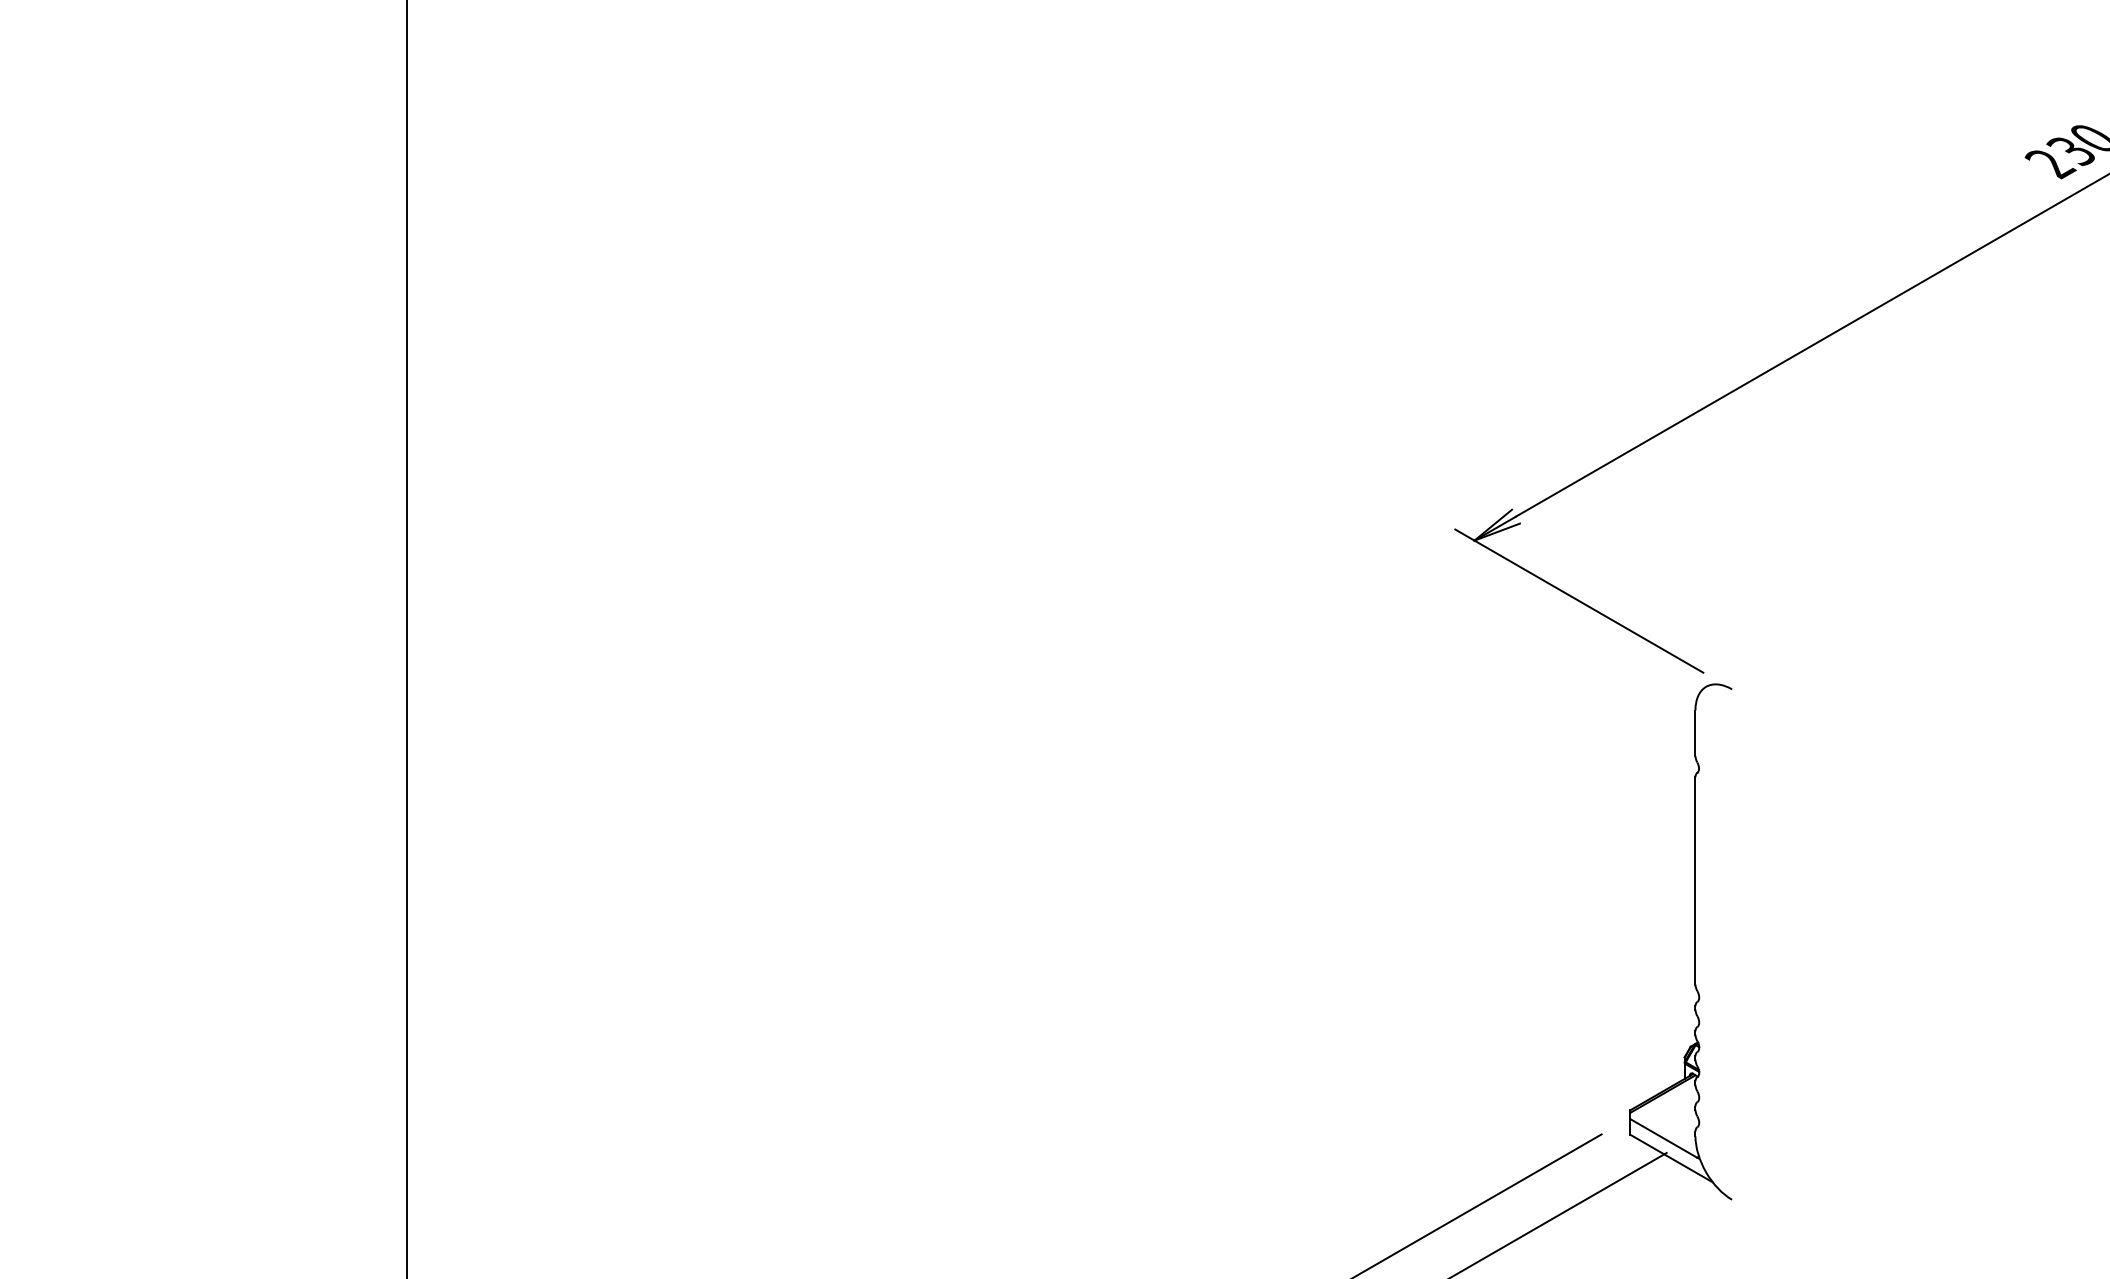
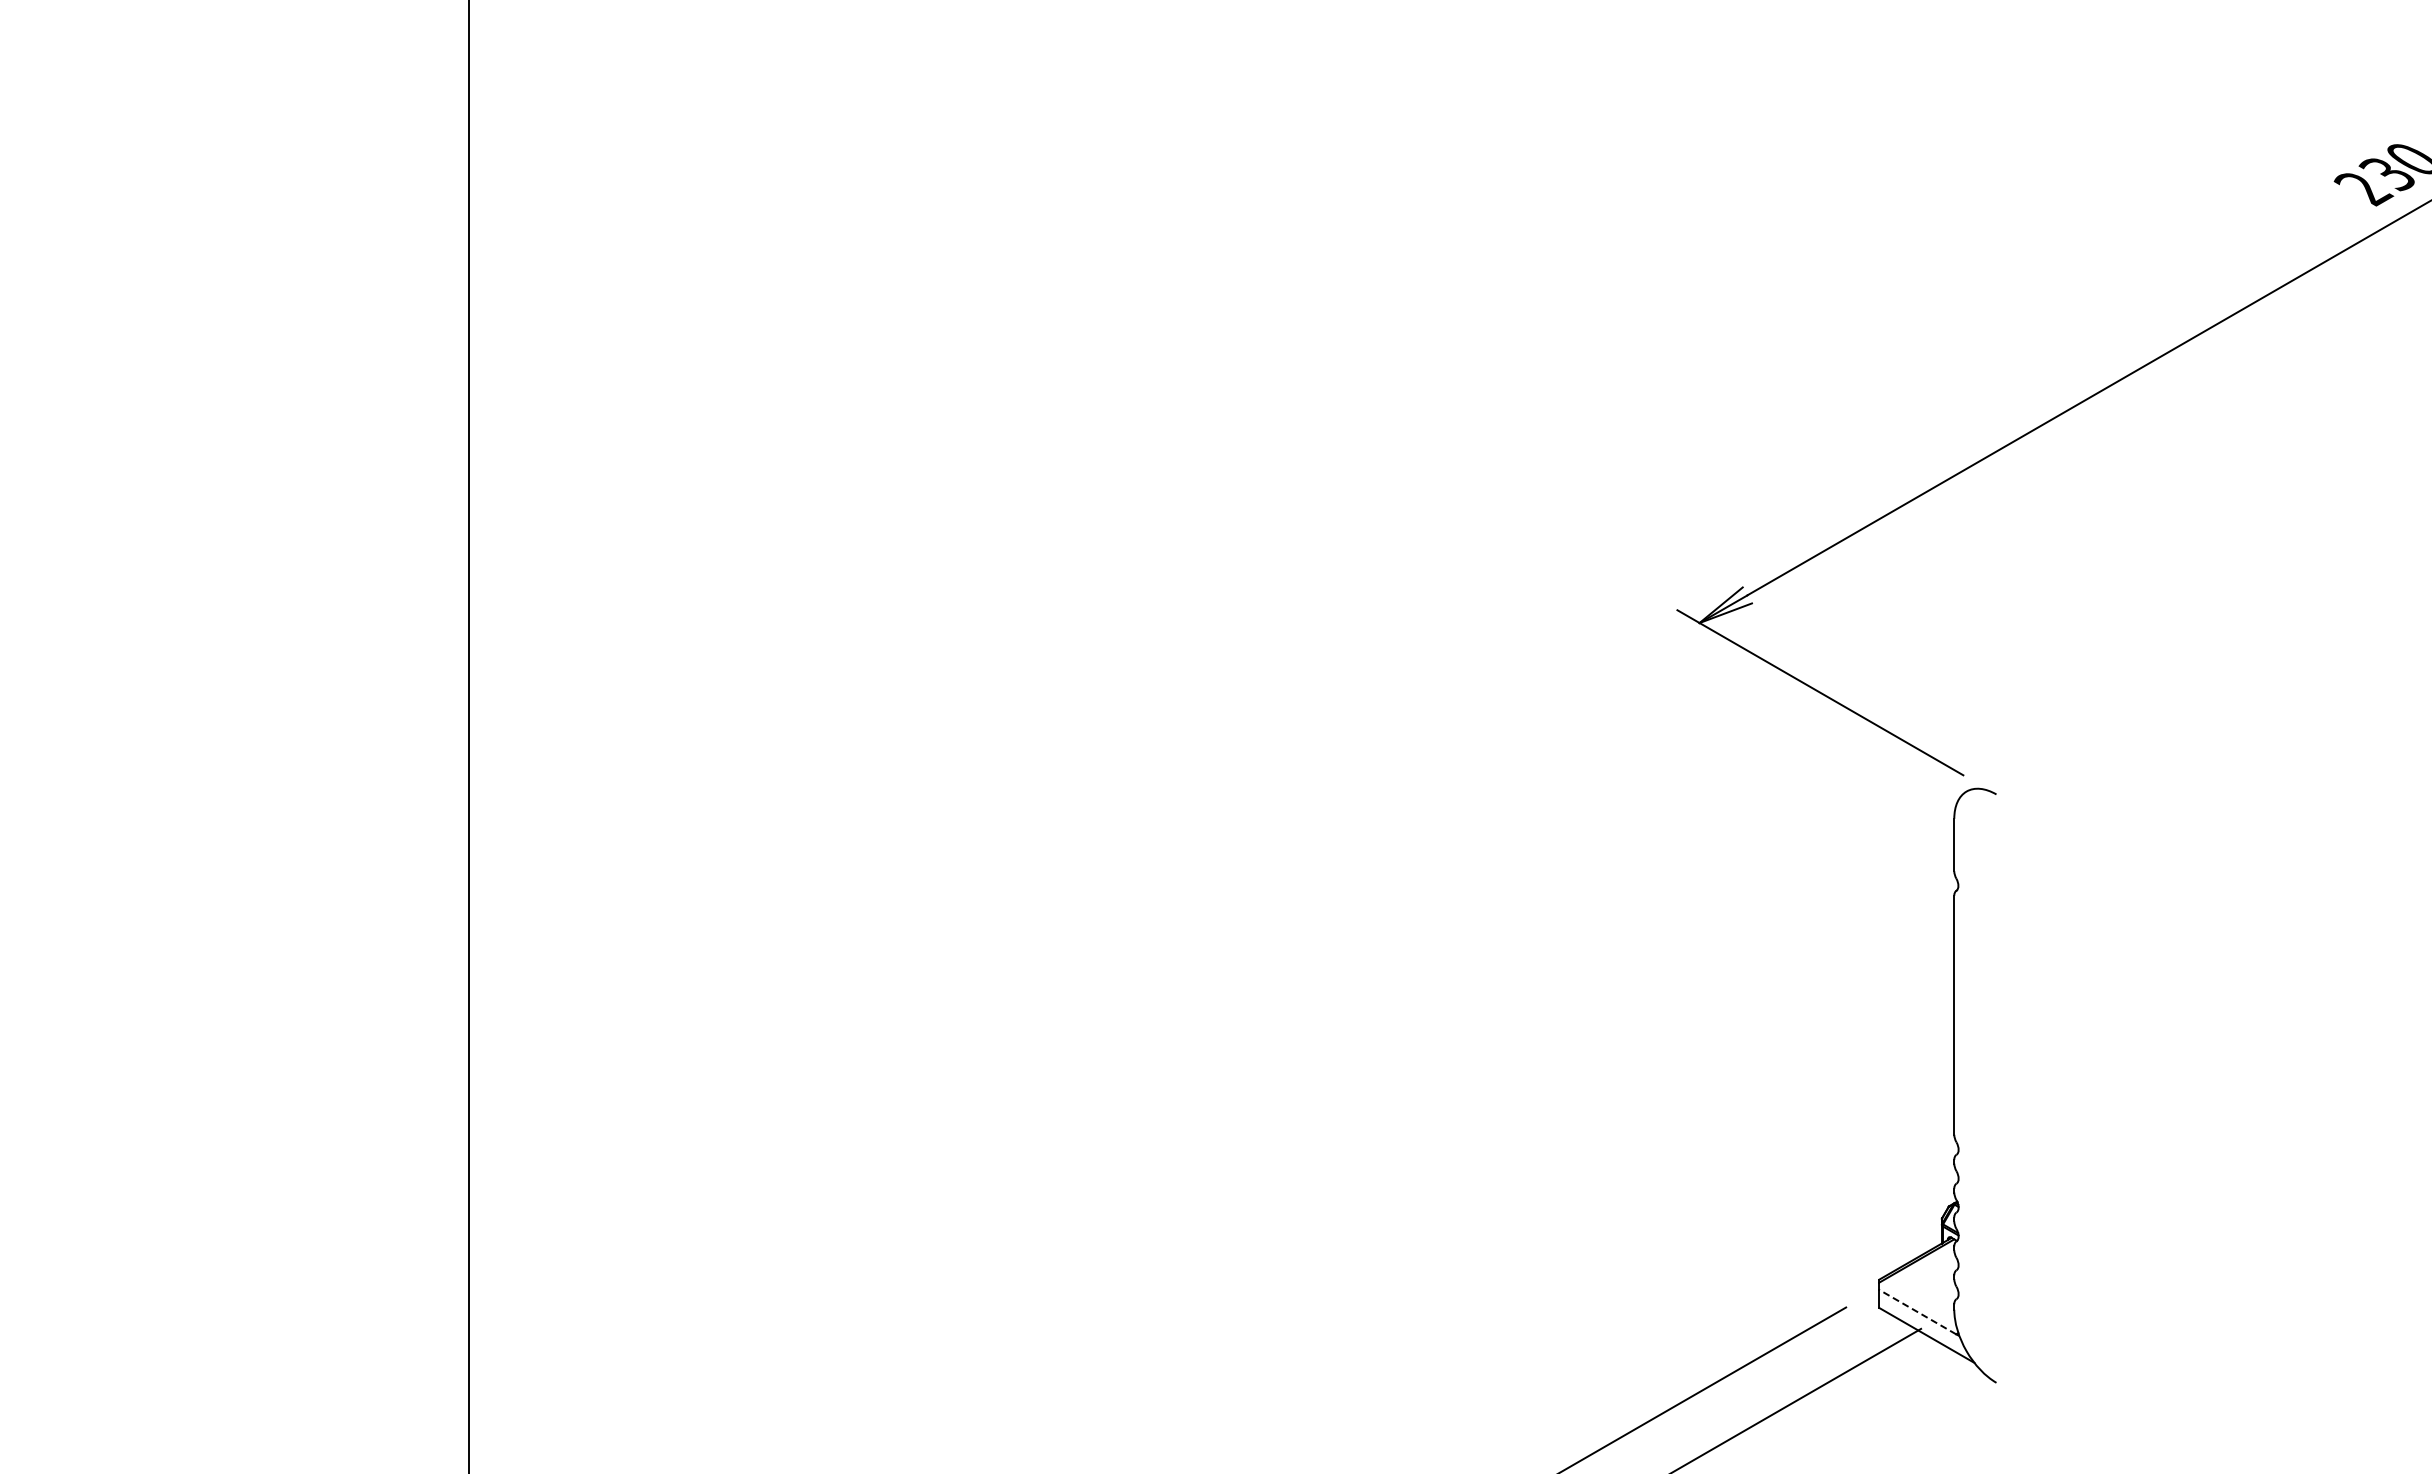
line: (1663, 1137) -> (1917, 1311), solid -> dashed

